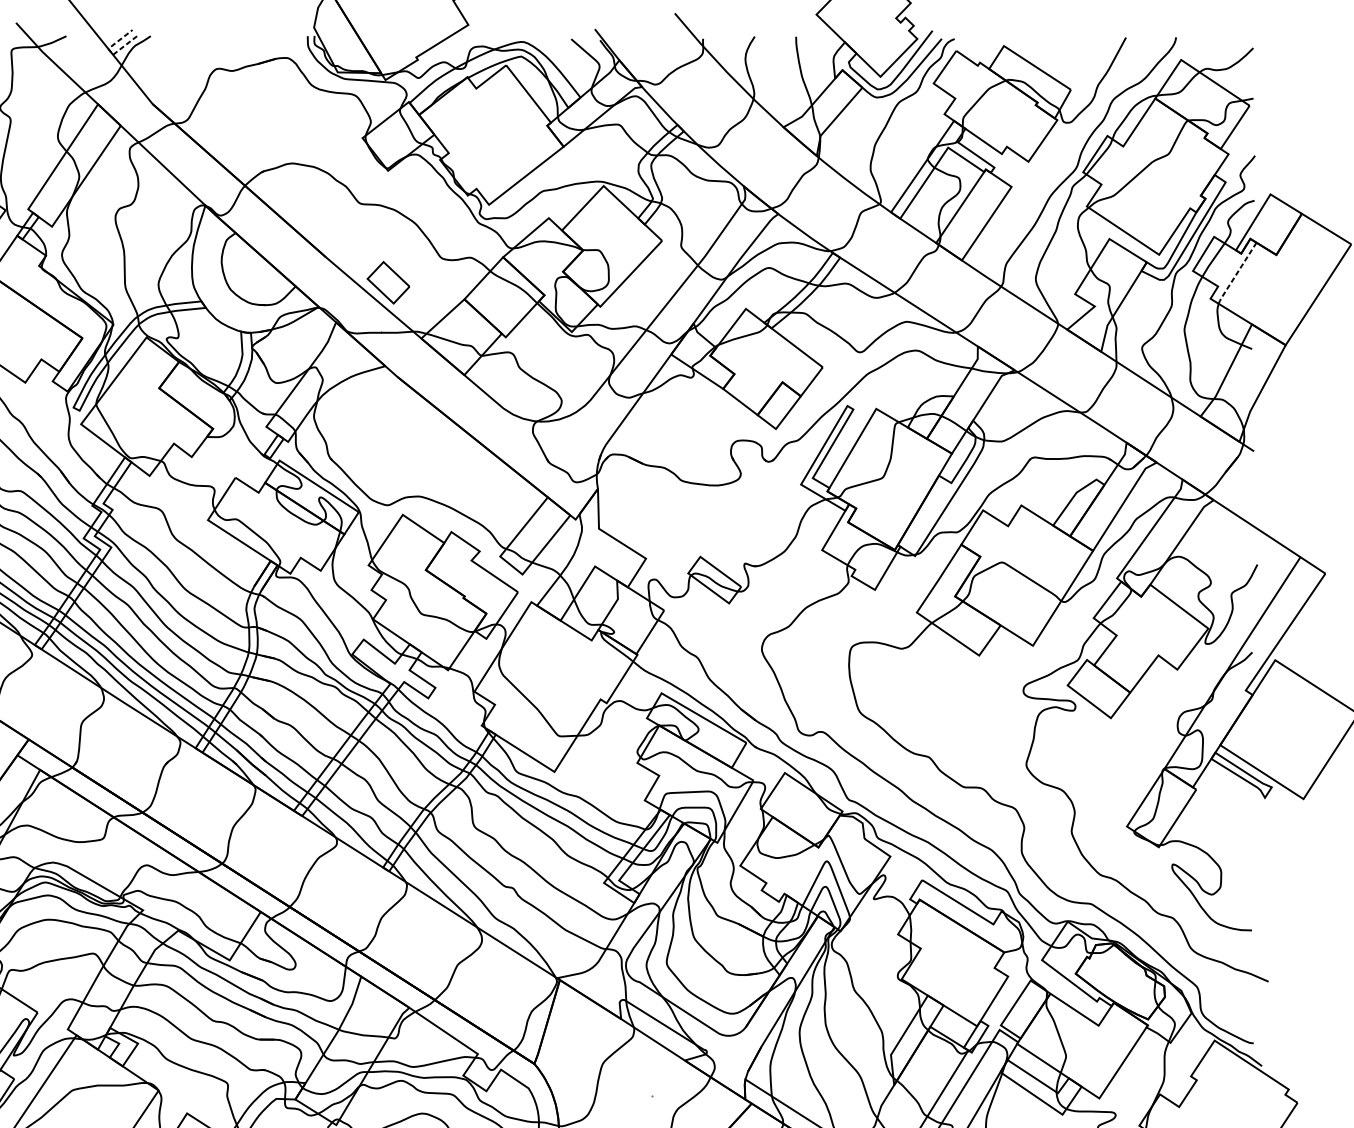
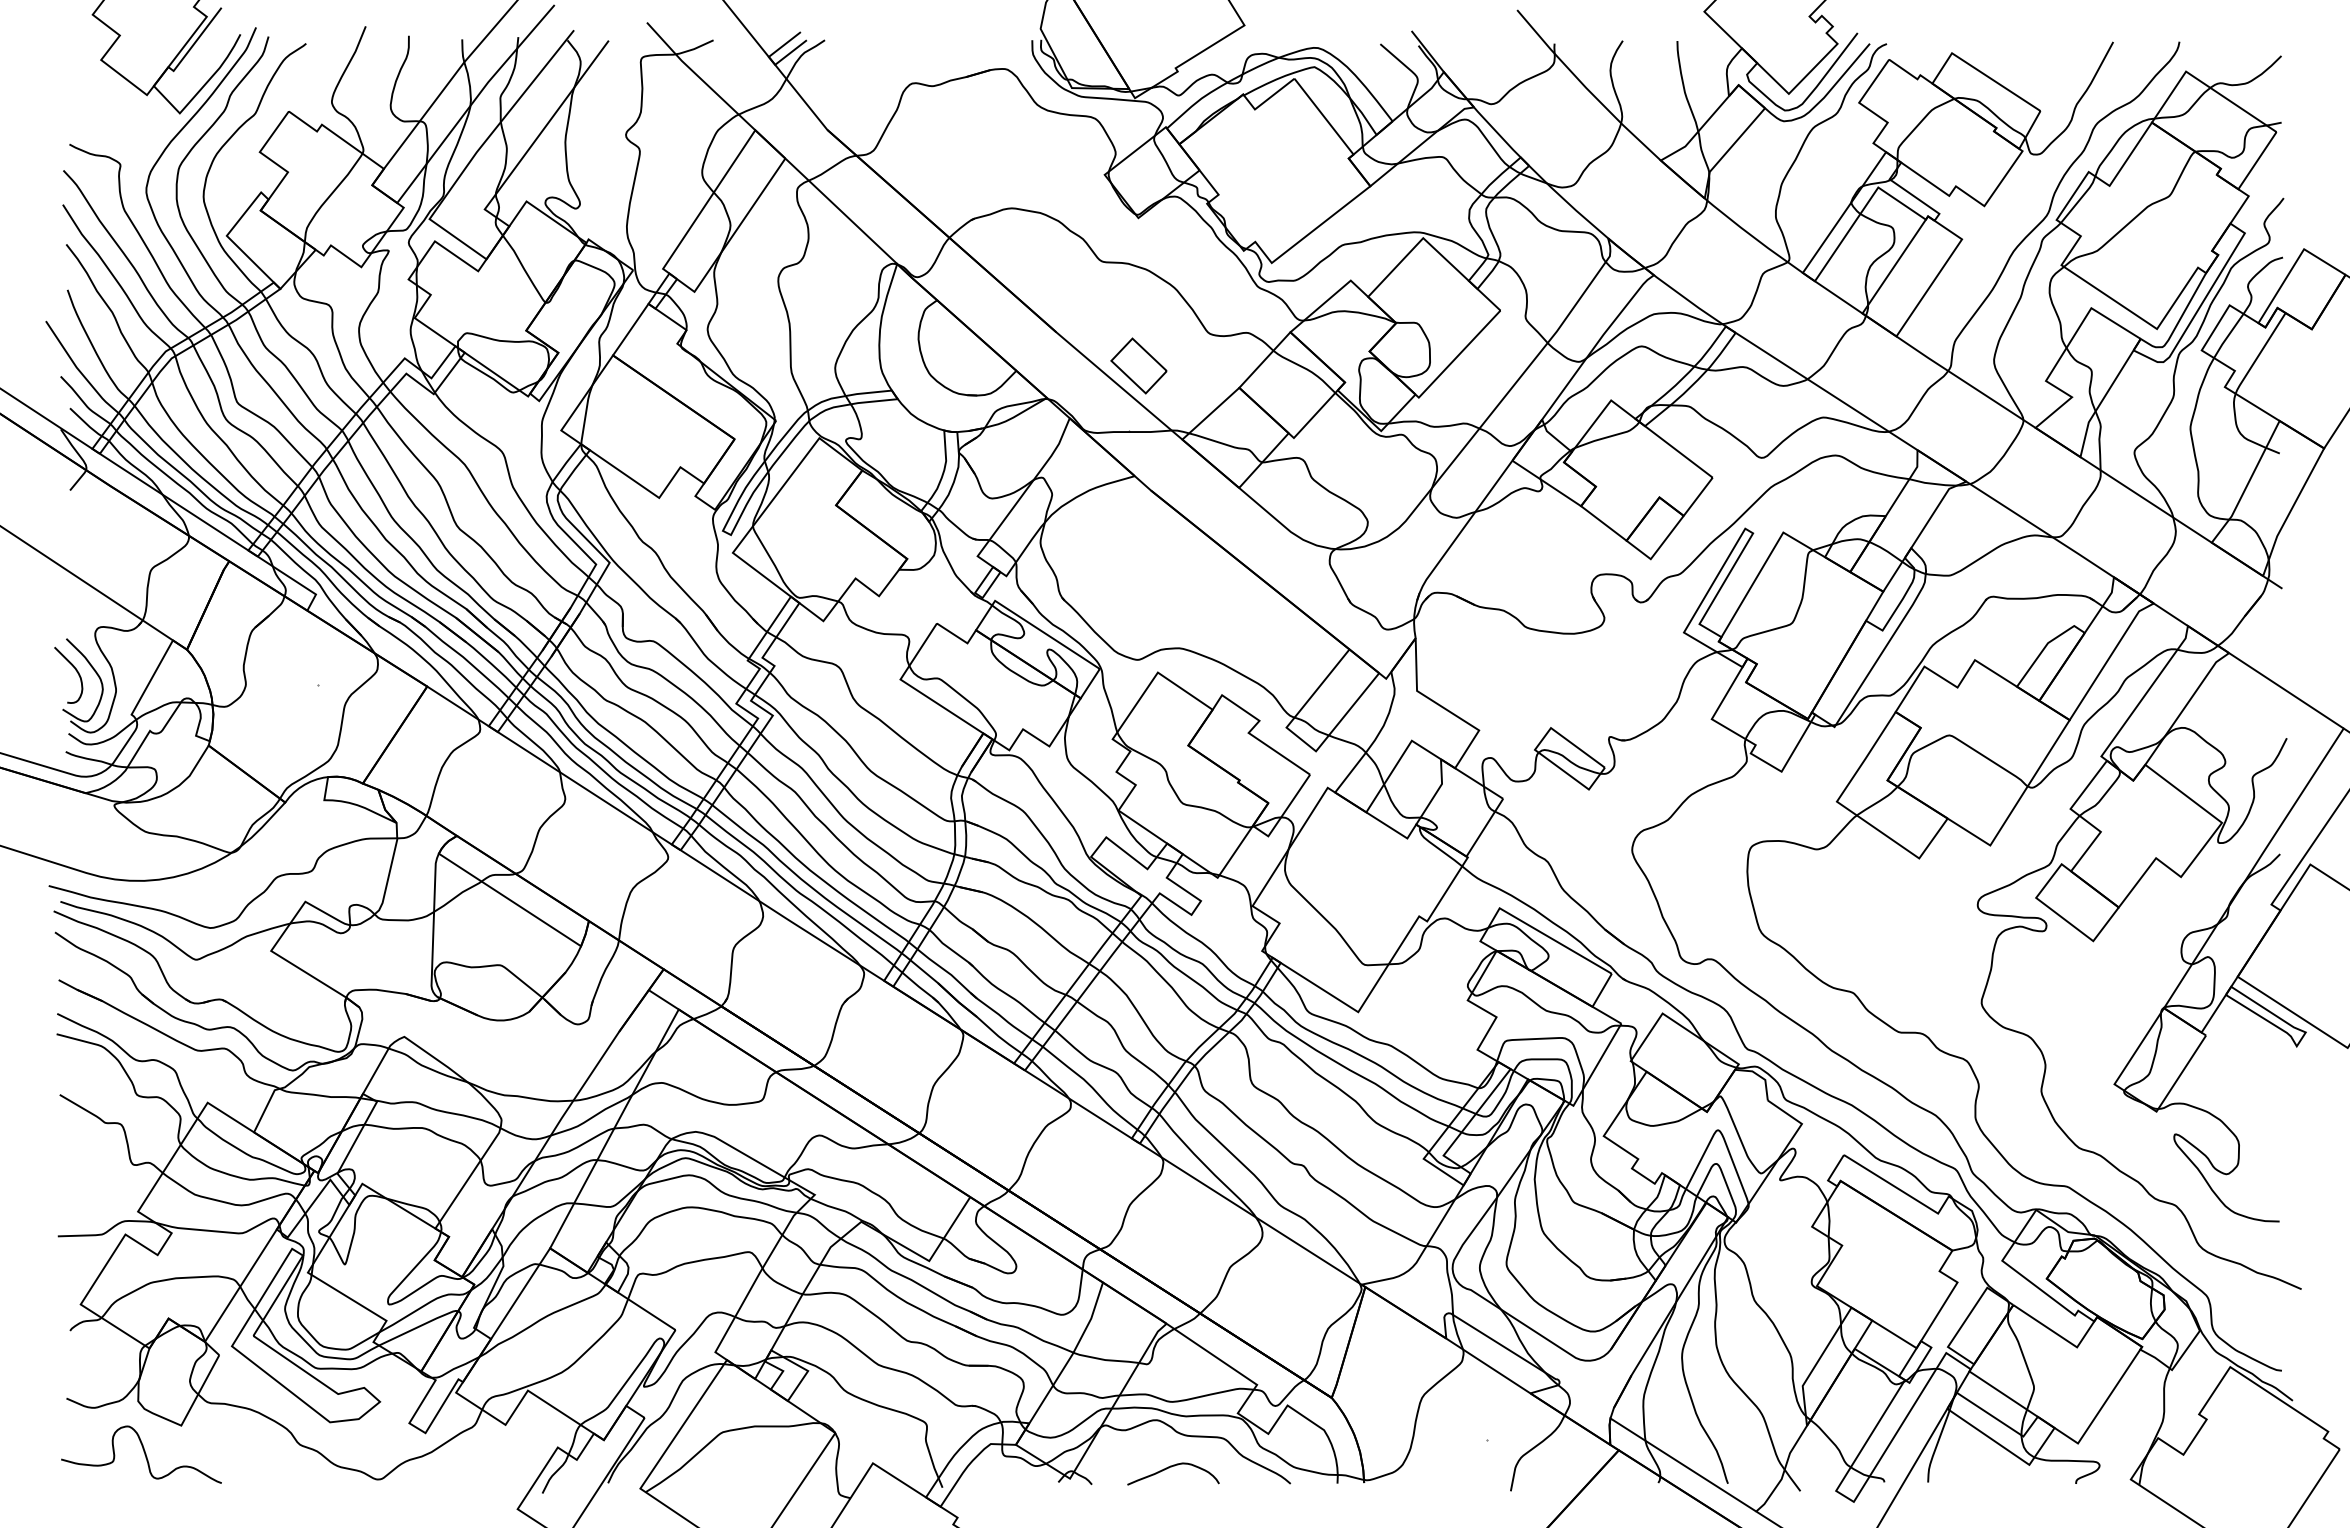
line: (110, 51) -> (771, 60), dashed -> solid
line: (1236, 274) -> (2259, 354), dashed -> solid

